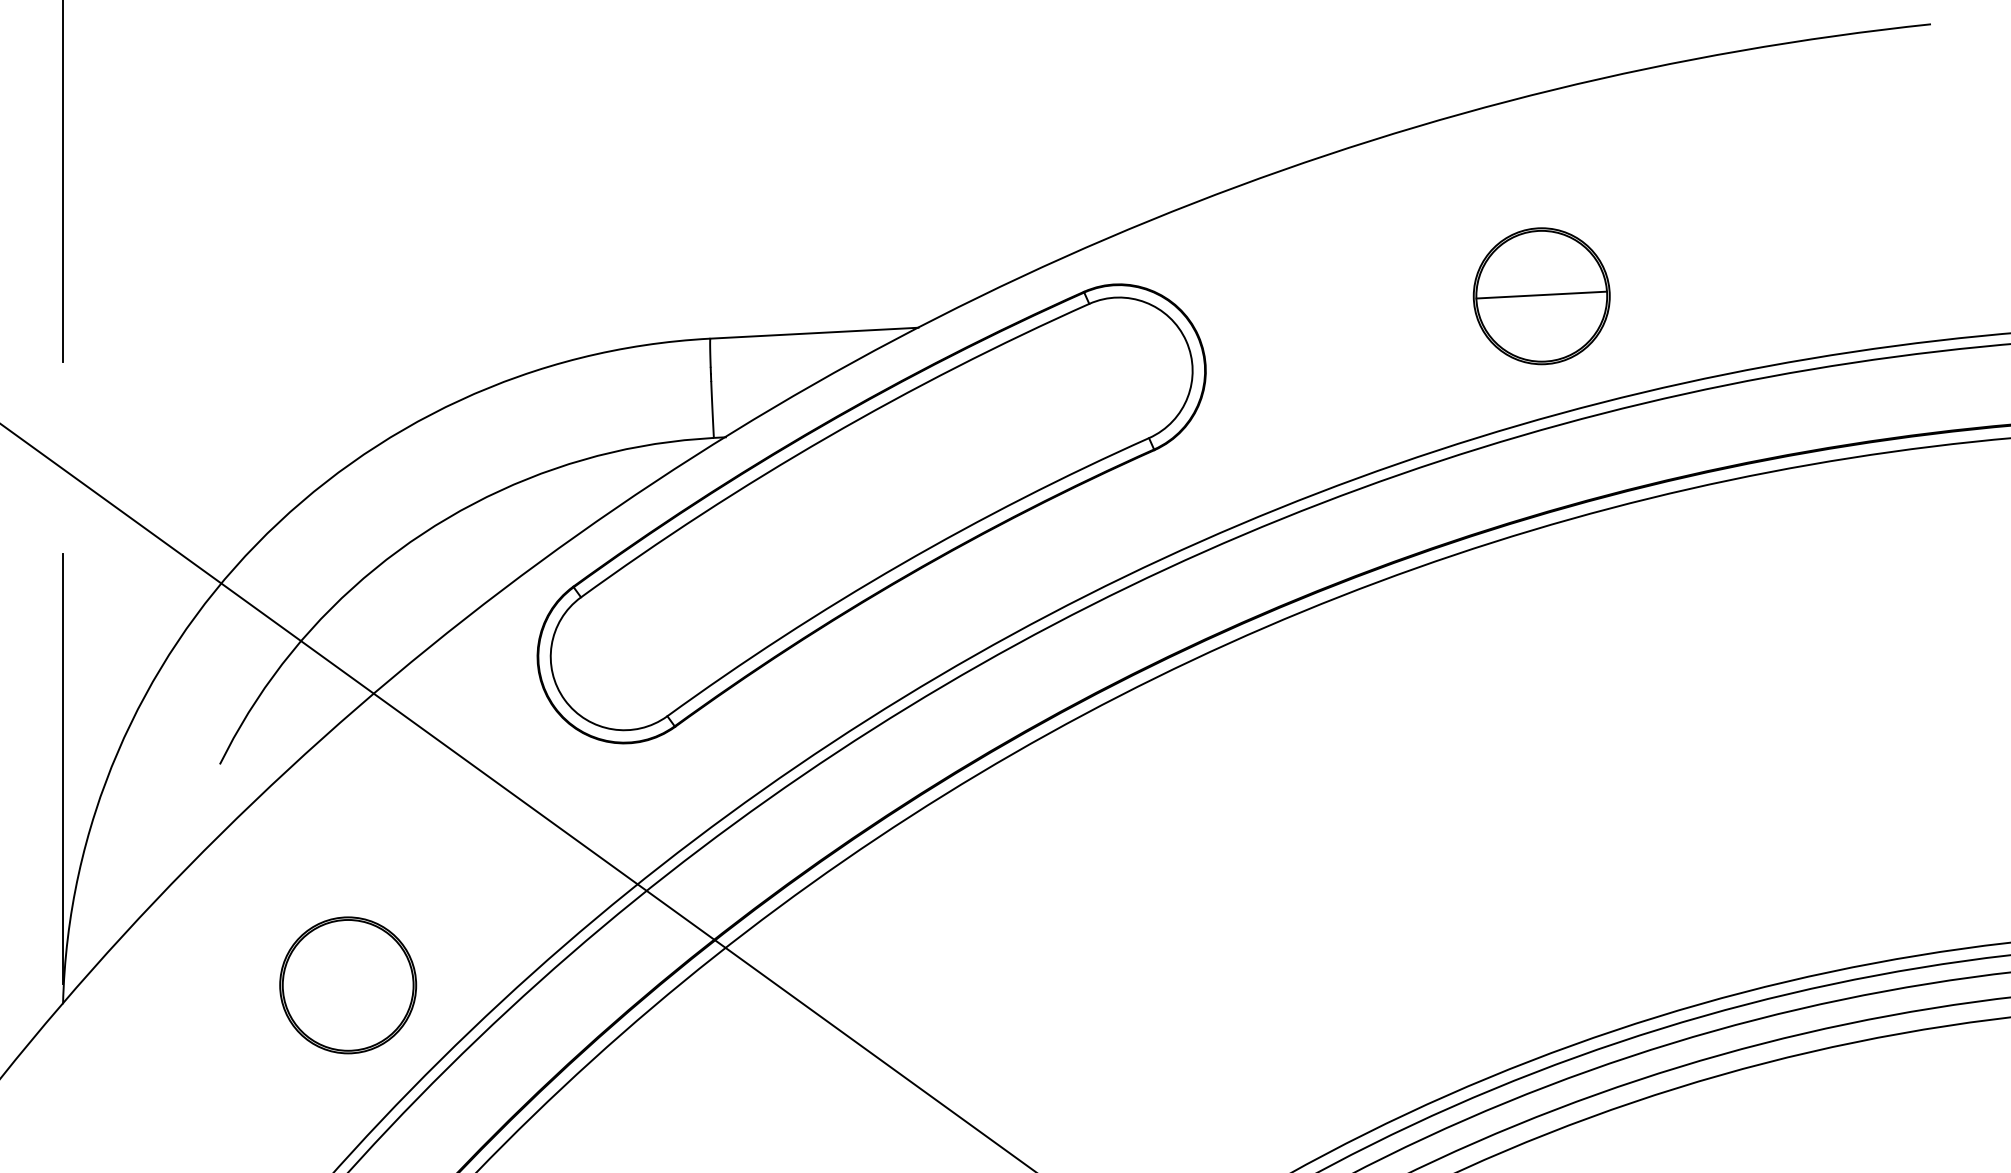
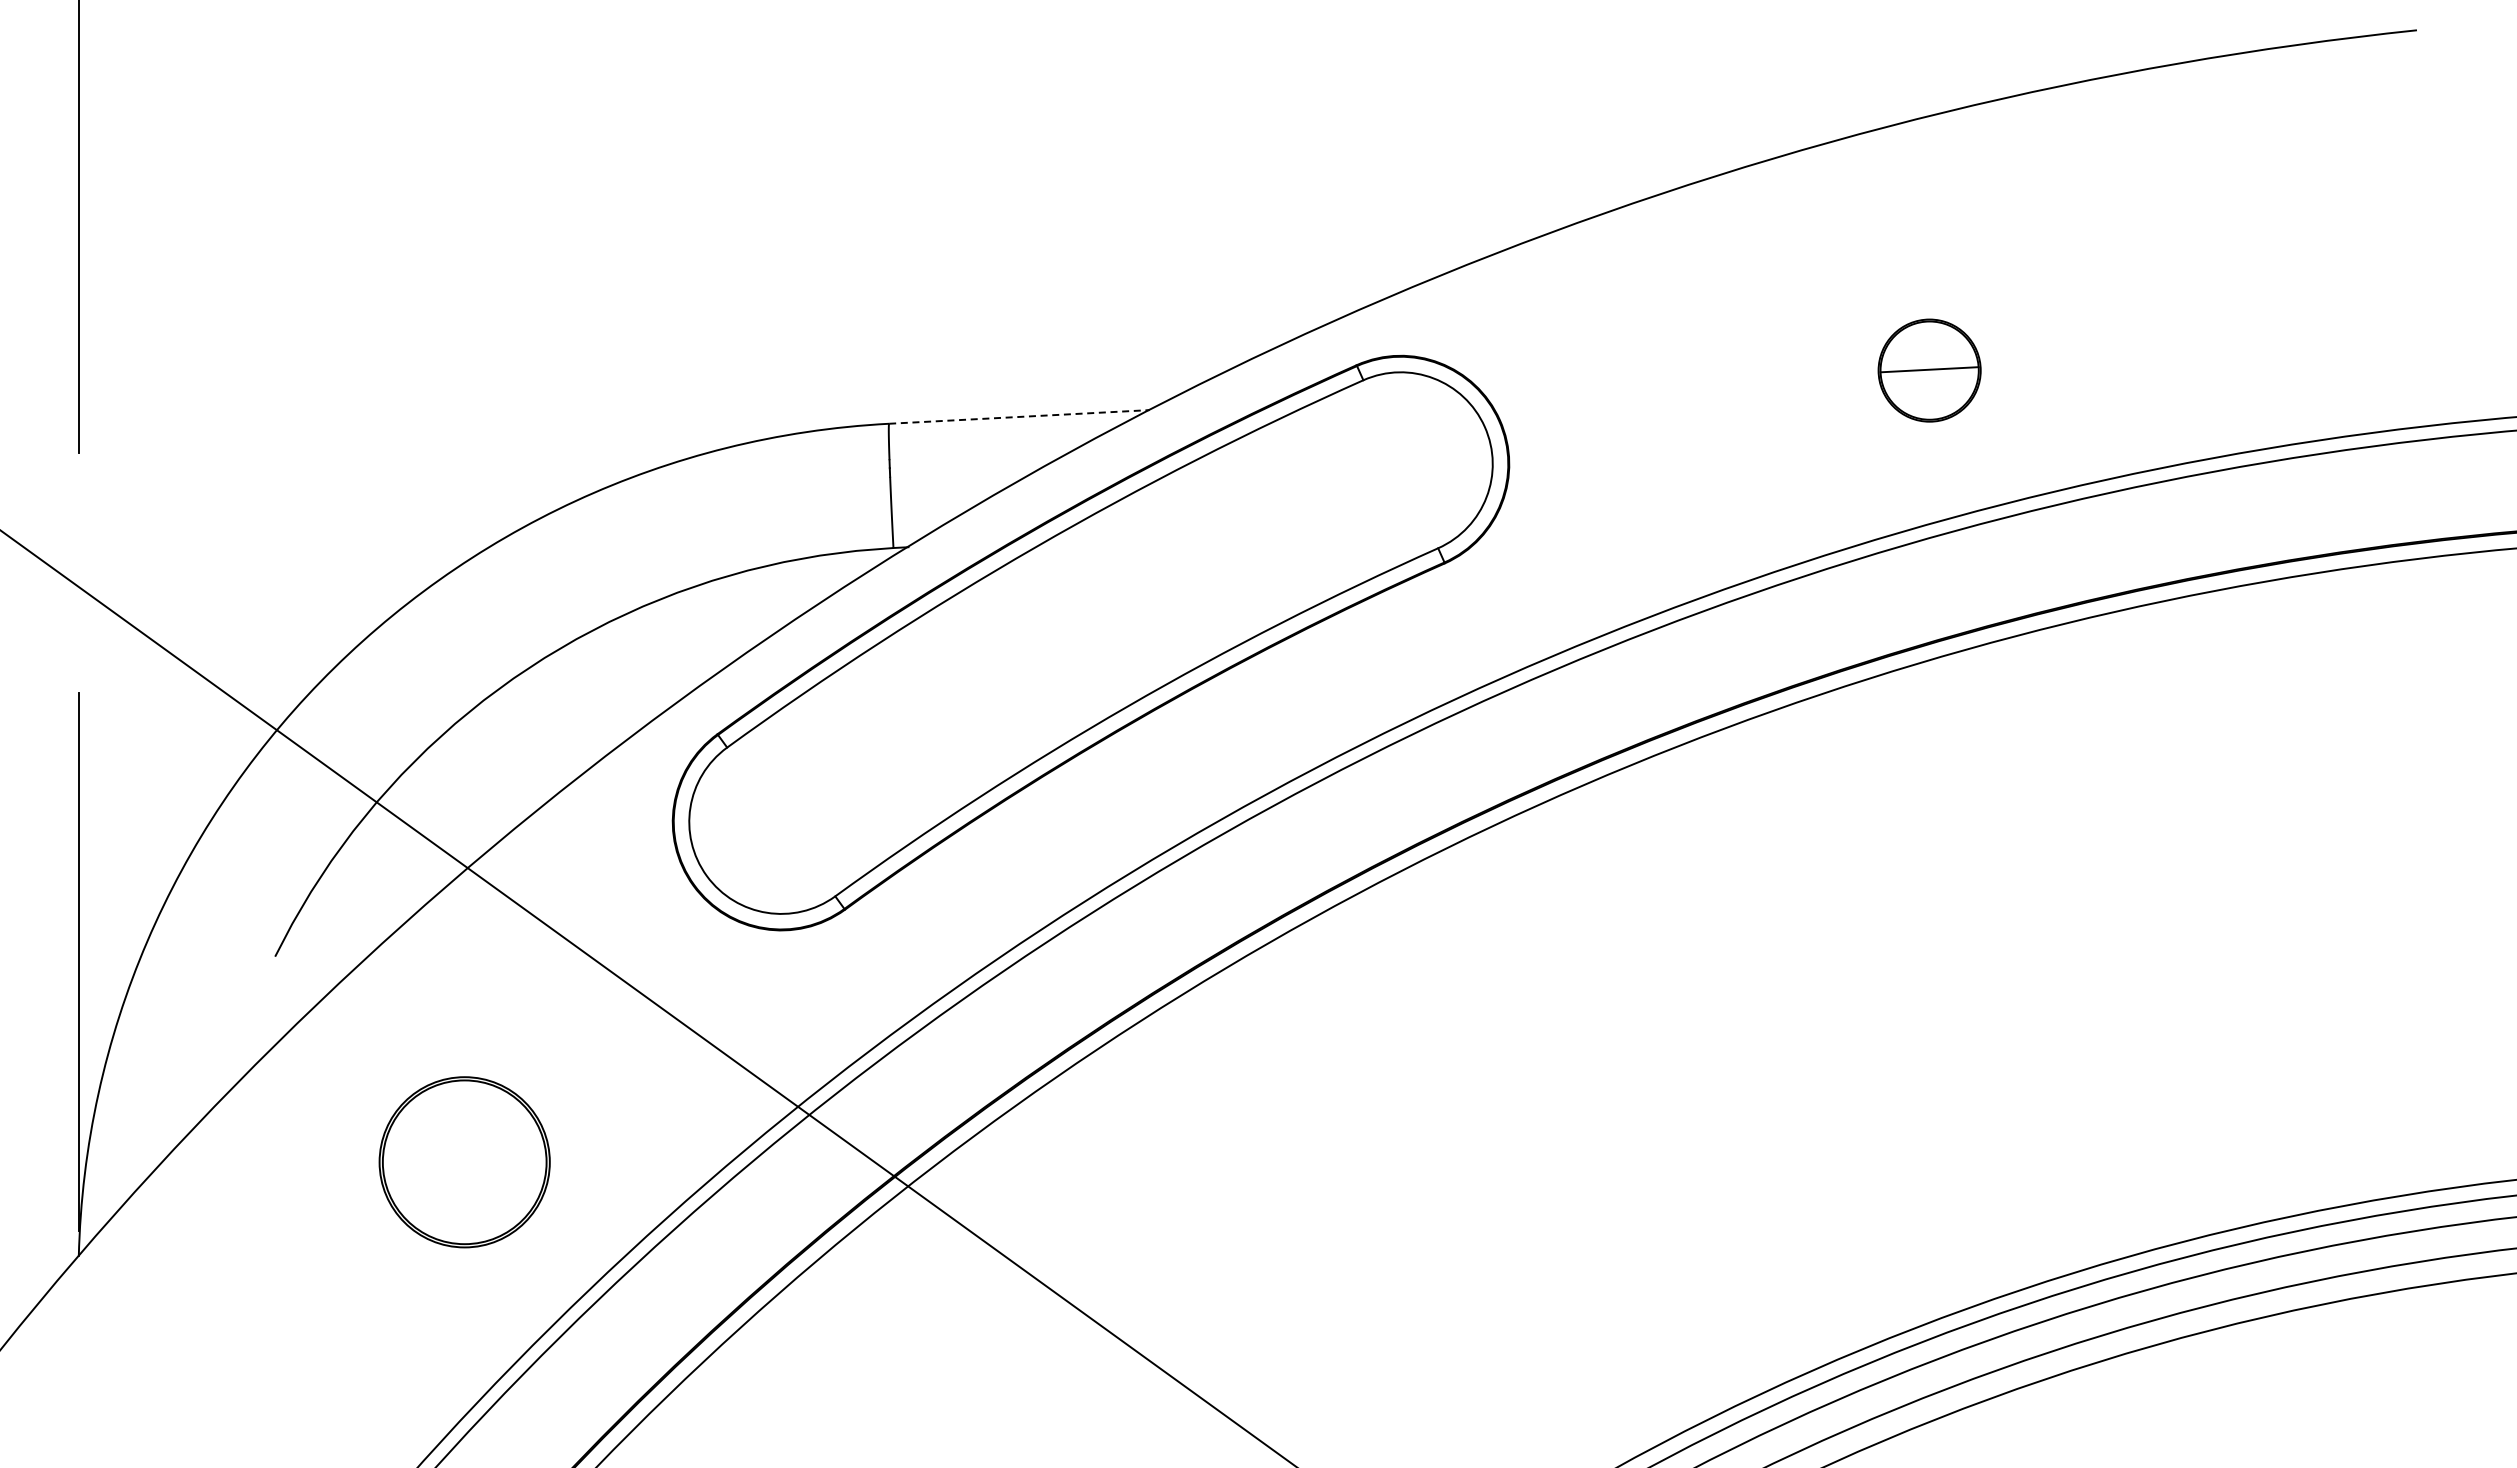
part: (1541, 296) -> (1929, 370), size x0.6
line: (814, 332) -> (1019, 416), solid -> dashed
part: (348, 985) -> (464, 1162), moved

